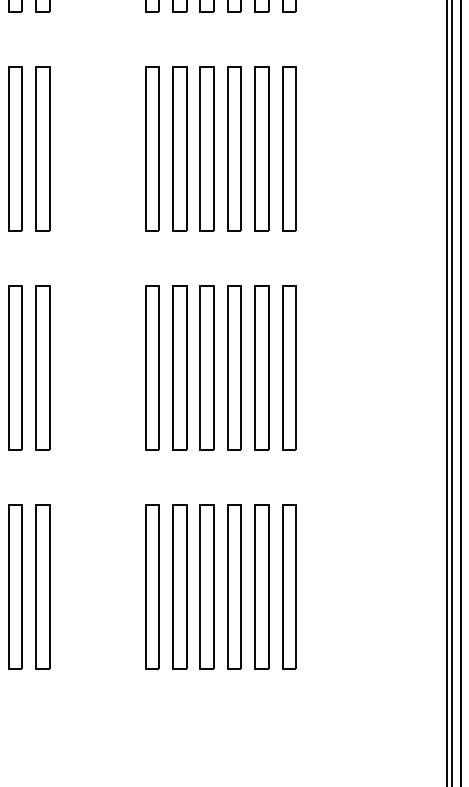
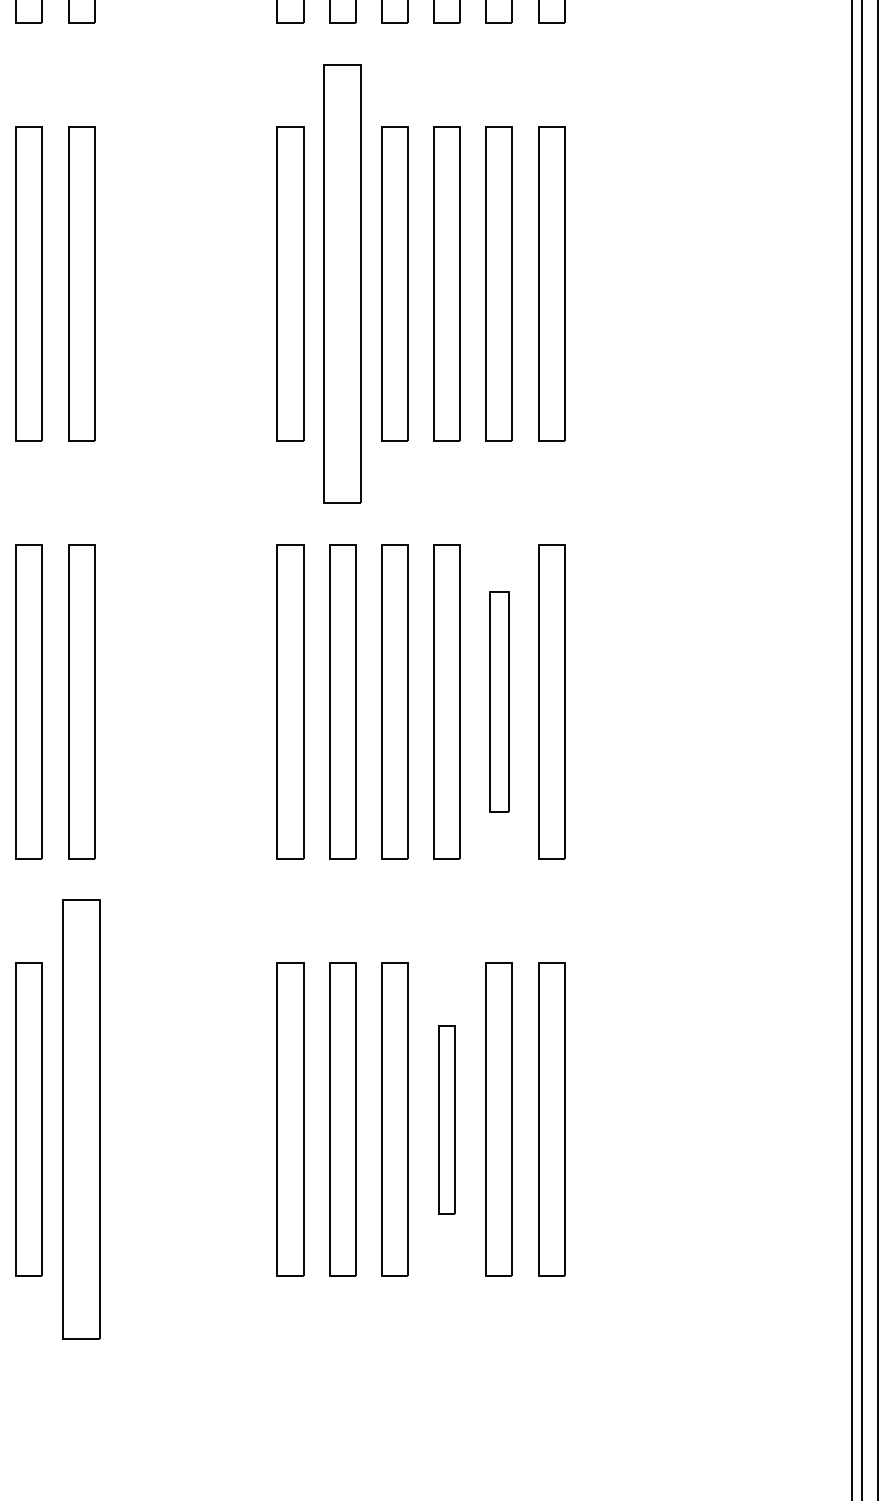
part: (179, 148) -> (342, 283), size x1.4
part: (261, 367) -> (498, 700), size x0.7
part: (42, 586) -> (80, 1118), size x1.4
part: (234, 586) -> (447, 1118), size x0.6

